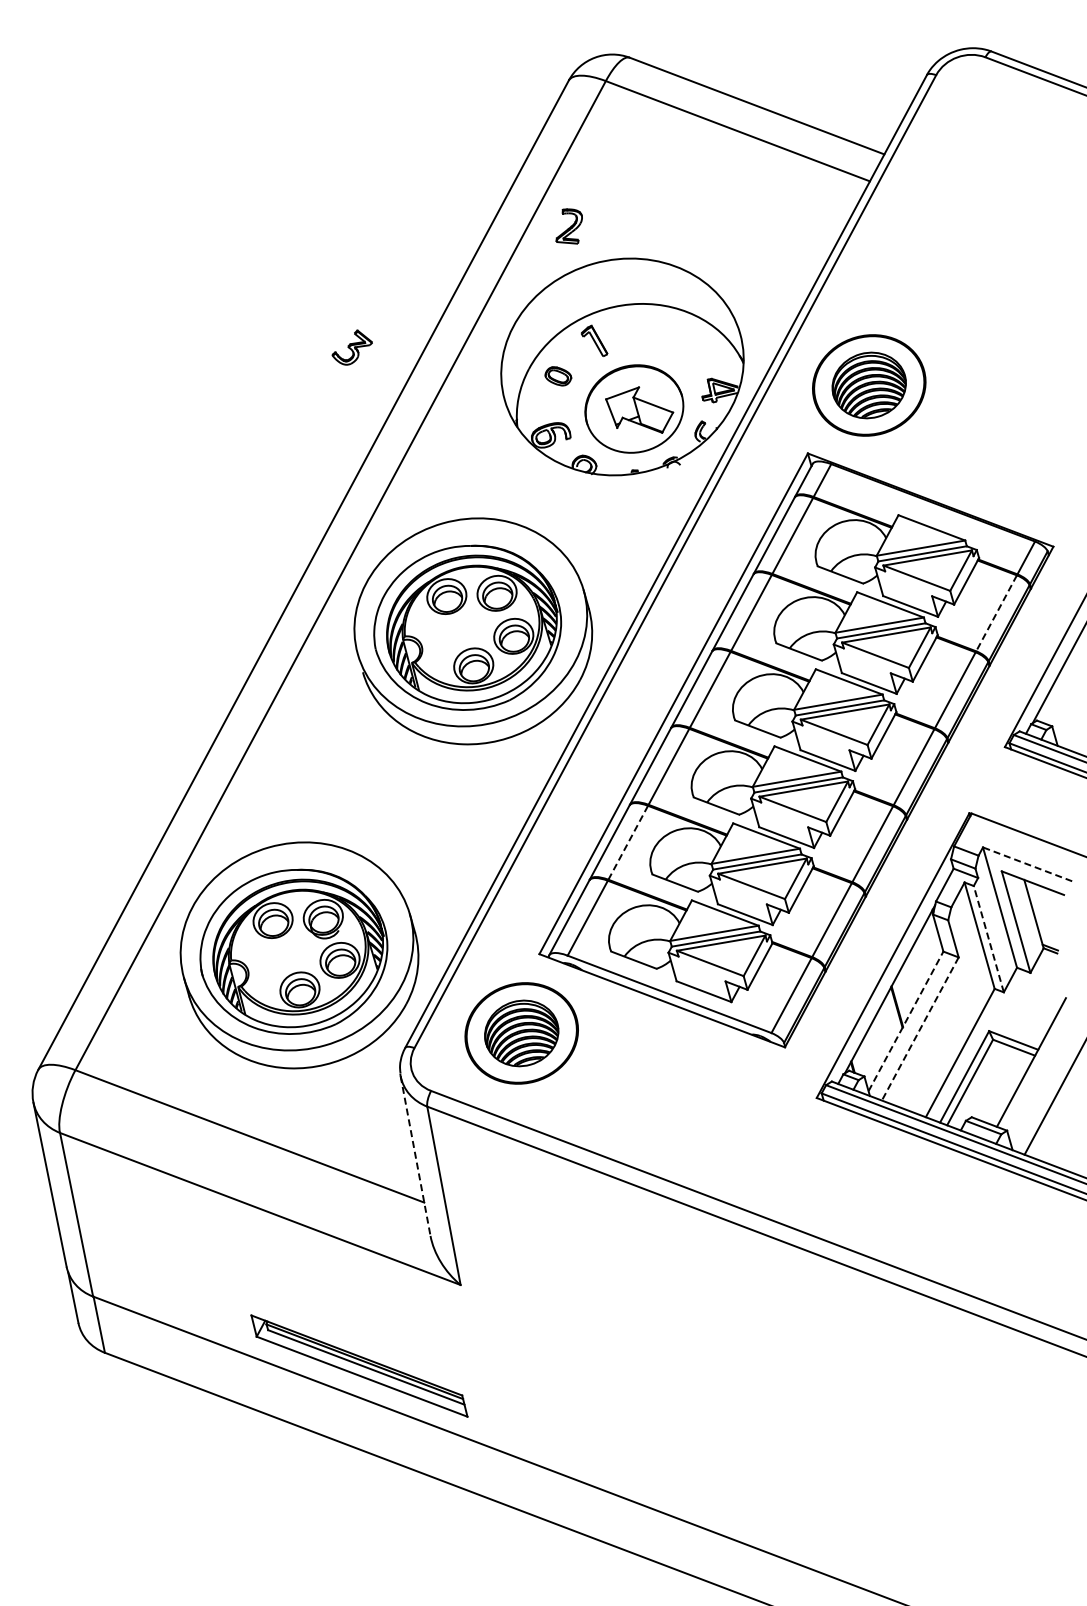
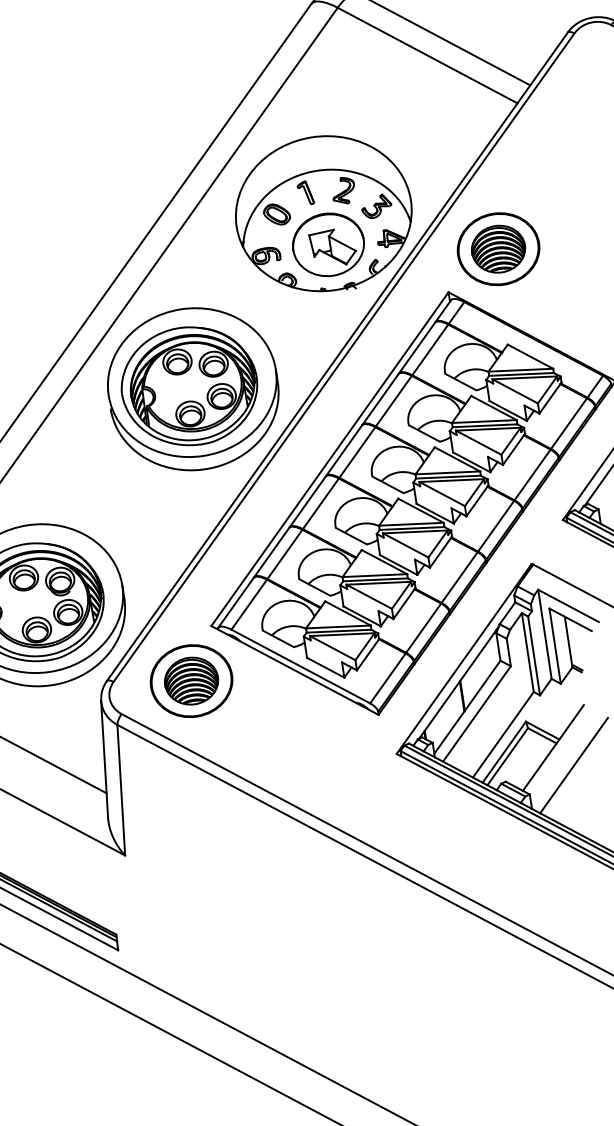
part: (568, 226) -> (343, 190), moved
part: (351, 347) -> (376, 206), moved
part: (558, 376) -> (277, 214), size x1.43
line: (996, 613) -> (568, 423), dashed -> solid
line: (628, 842) -> (285, 554), dashed -> solid
line: (1027, 864) -> (568, 606), dashed -> solid
line: (988, 938) -> (533, 655), dashed -> solid
line: (906, 1020) -> (467, 706), dashed -> solid
line: (920, 1029) -> (477, 714), dashed -> solid
line: (415, 1156) -> (104, 759), dashed -> solid

